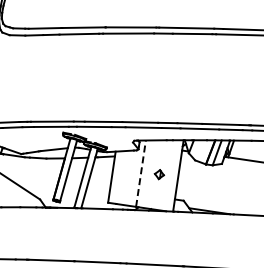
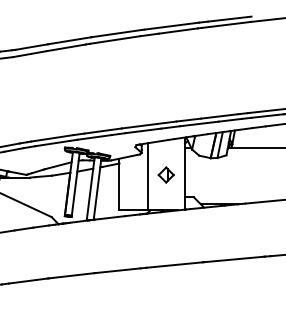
line: (140, 173) -> (147, 176), dashed -> solid
part: (158, 173) -> (165, 174), size x1.67

